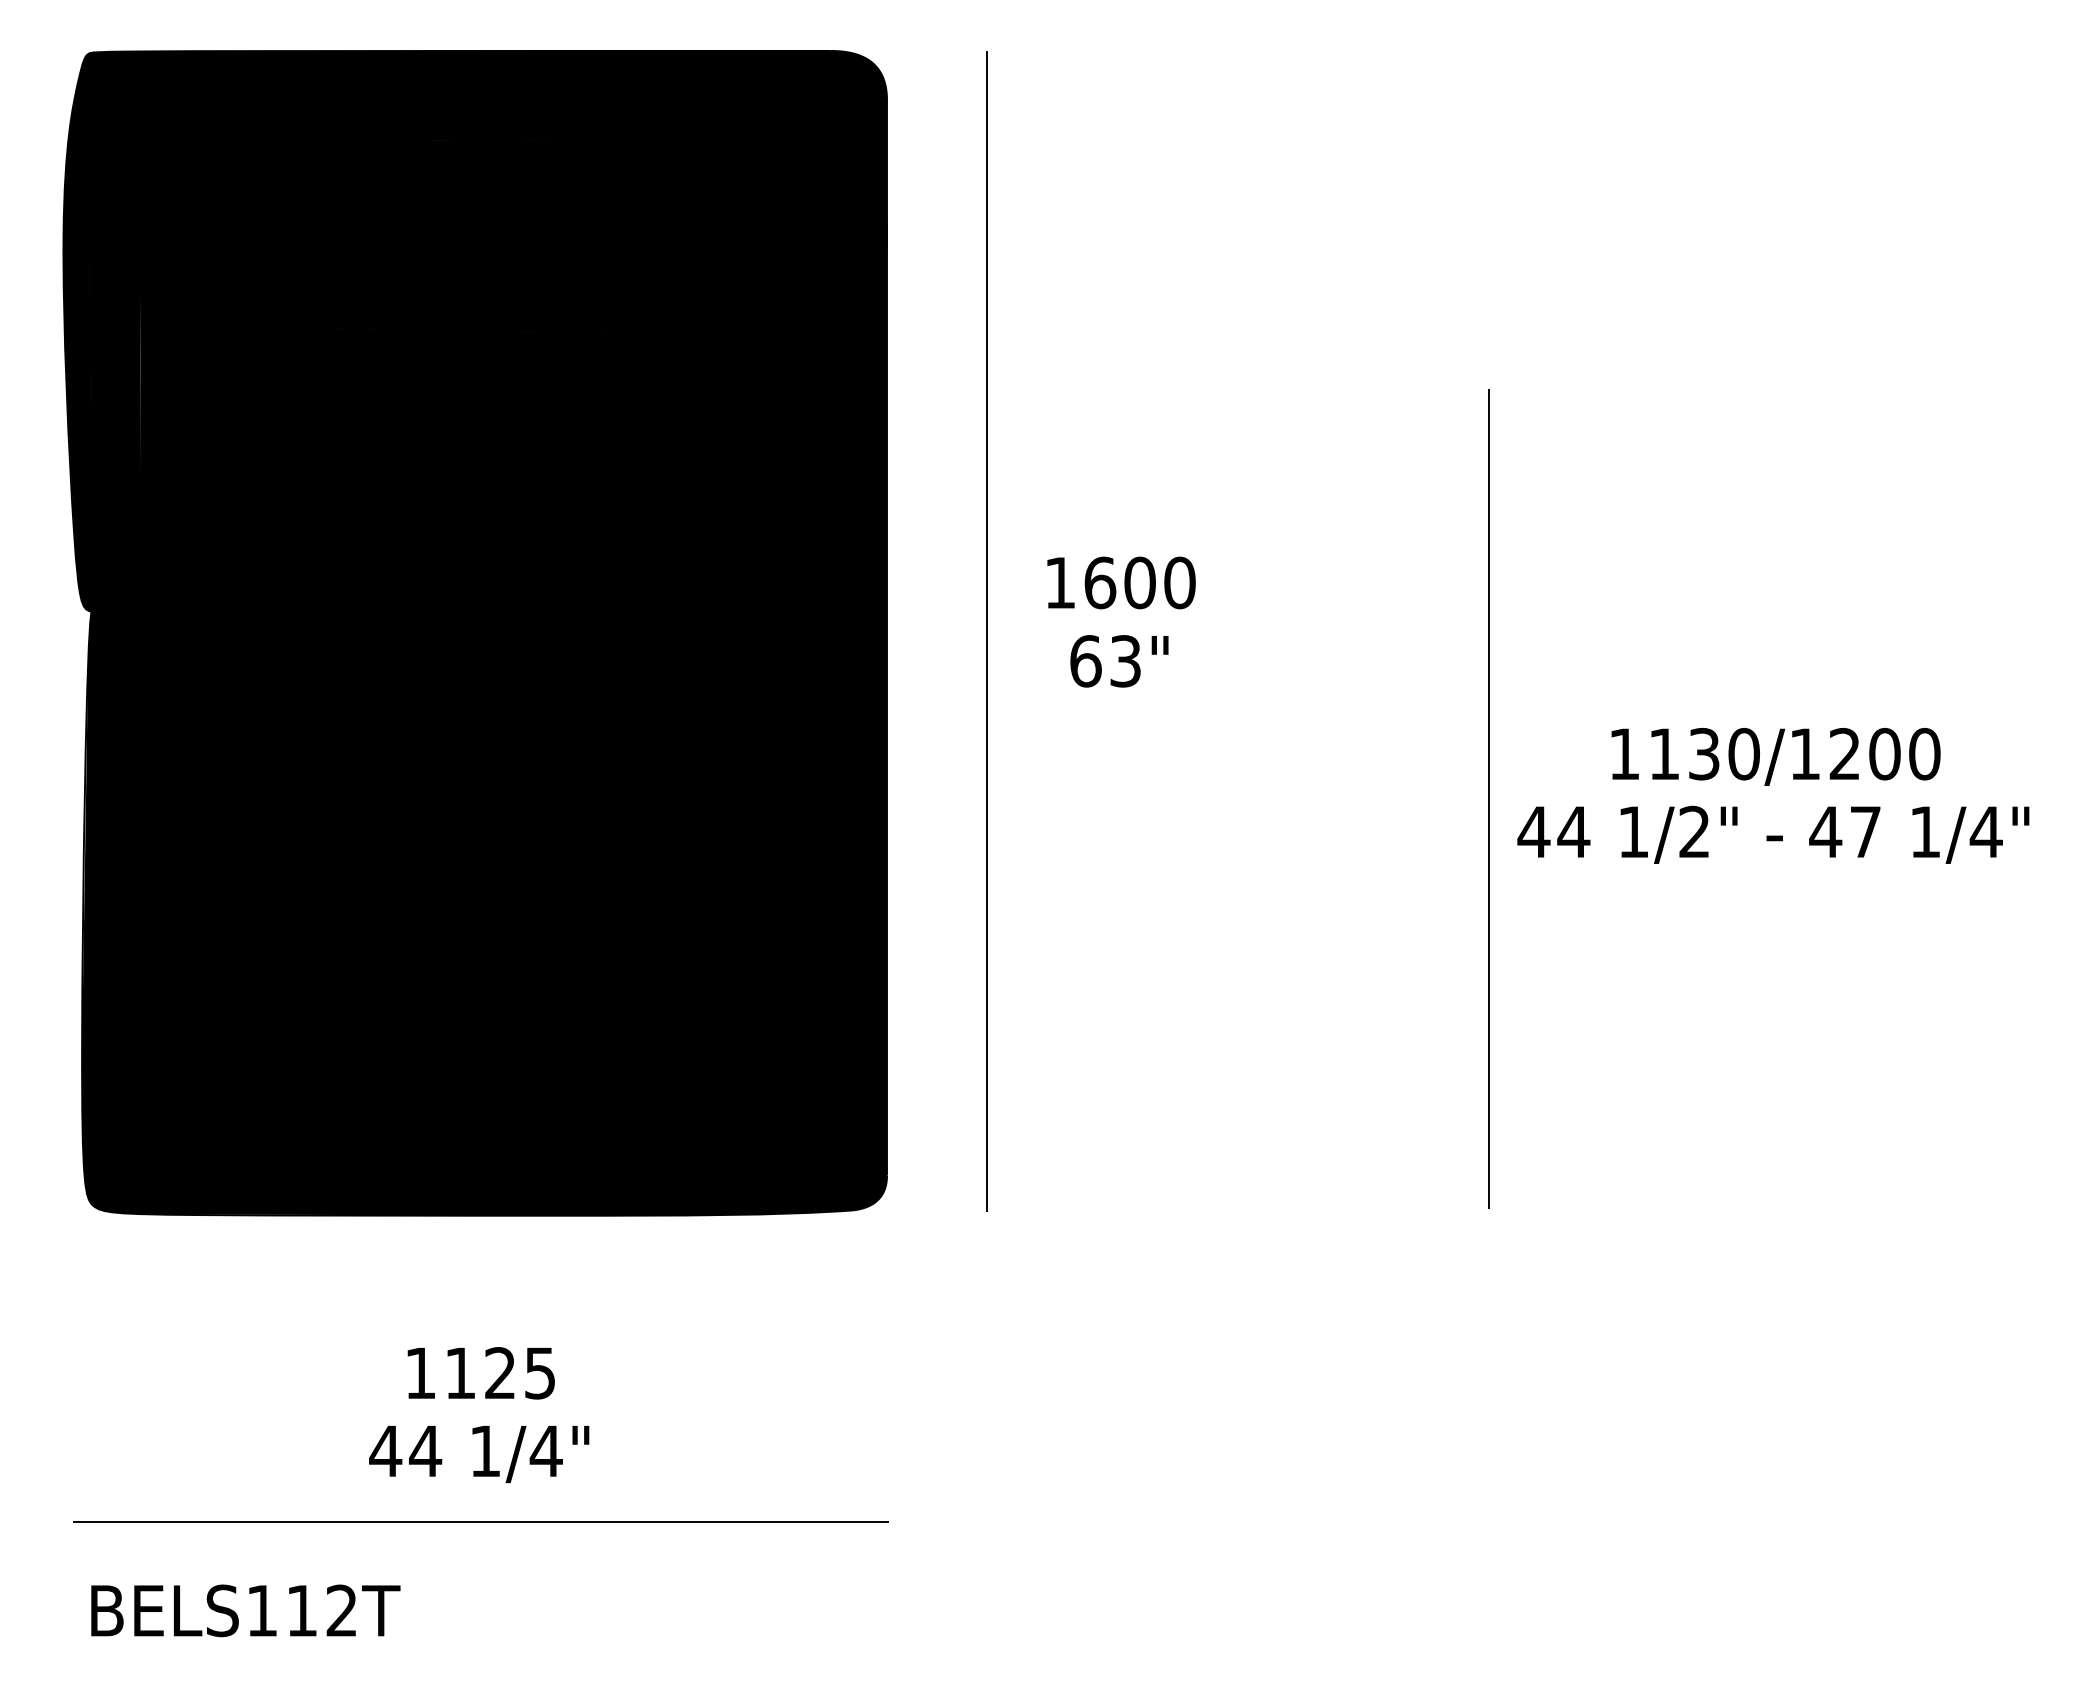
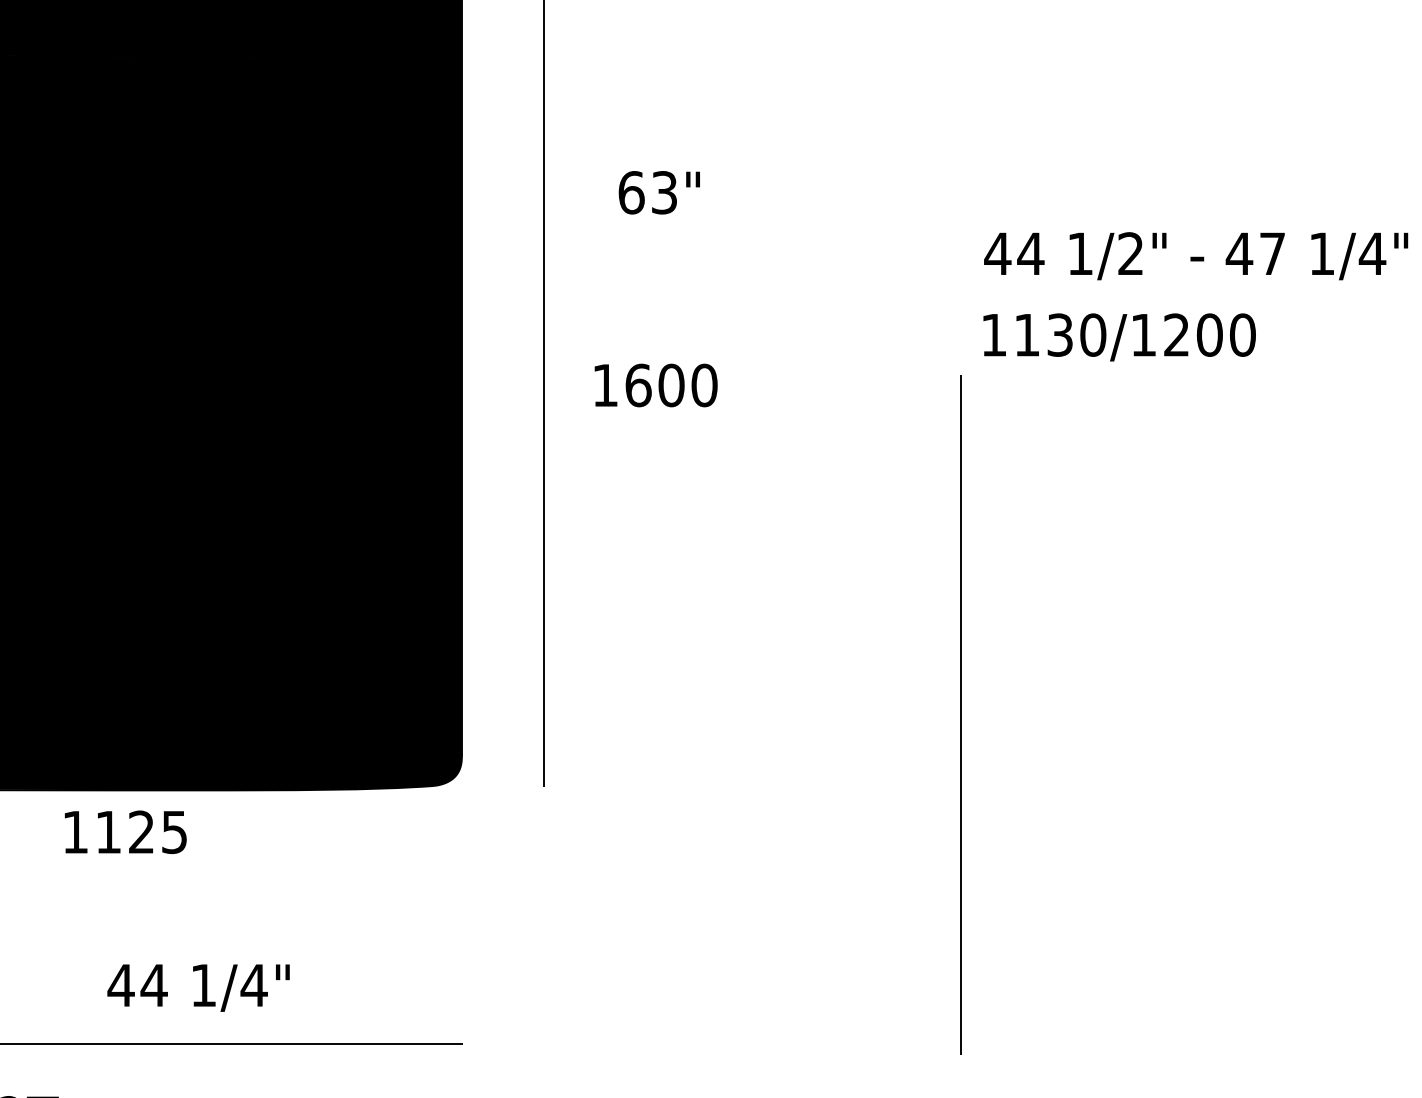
text: (1121, 582) -> (656, 385), moved
text: (1119, 661) -> (659, 192), moved
text: (1775, 756) -> (1119, 337), moved
line: (1488, 798) -> (960, 714), moved
text: (1773, 834) -> (1196, 255), moved
text: (480, 1373) -> (125, 832), moved
text: (479, 1454) -> (198, 988), moved

